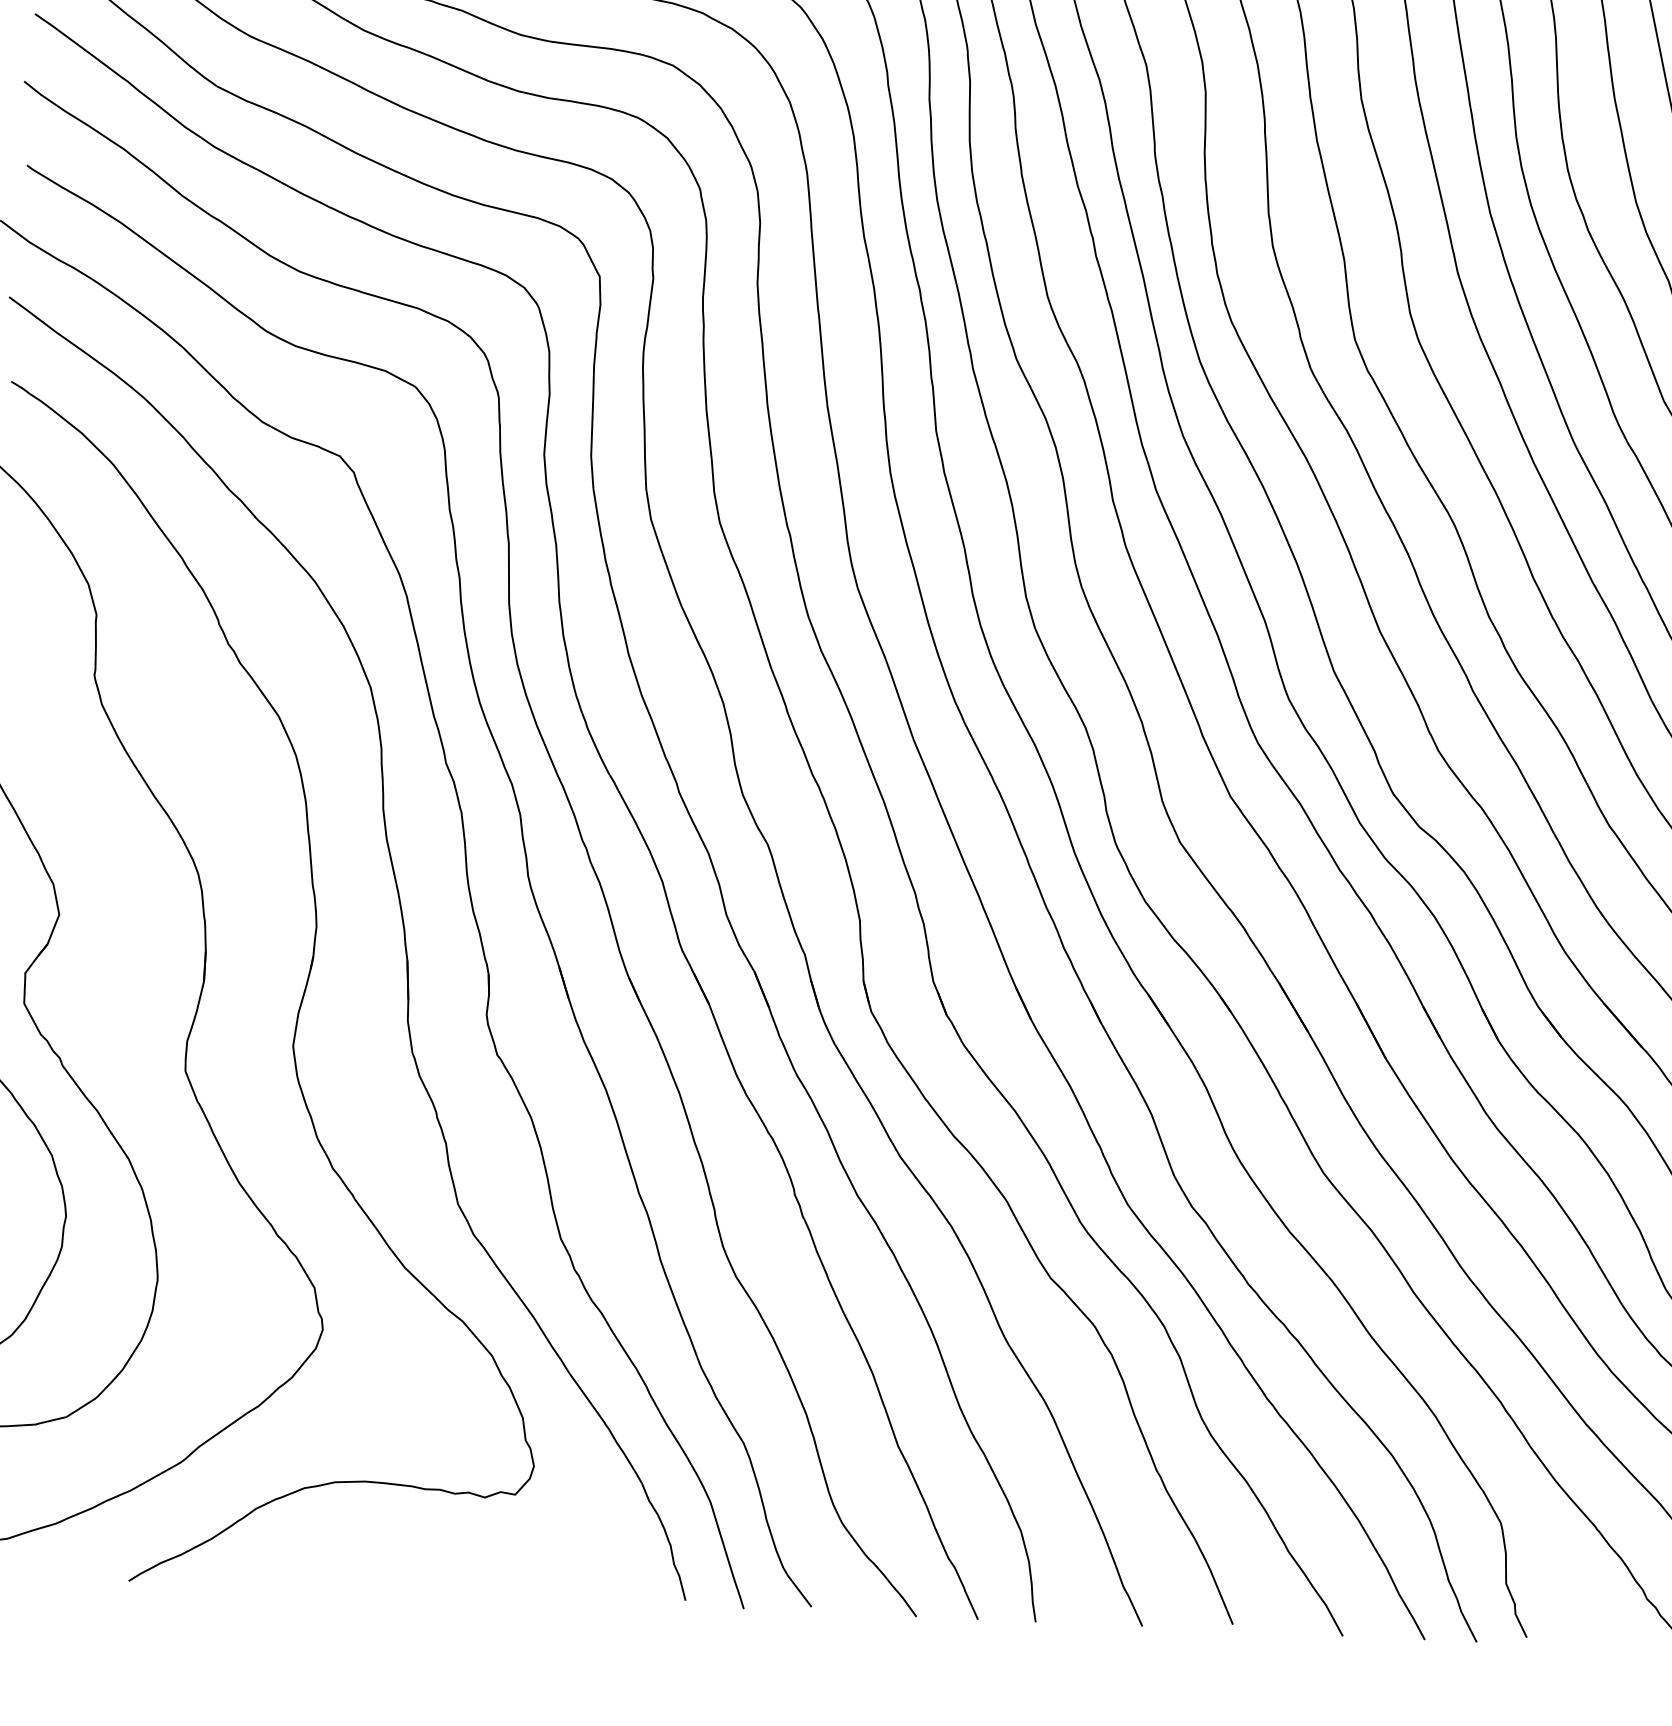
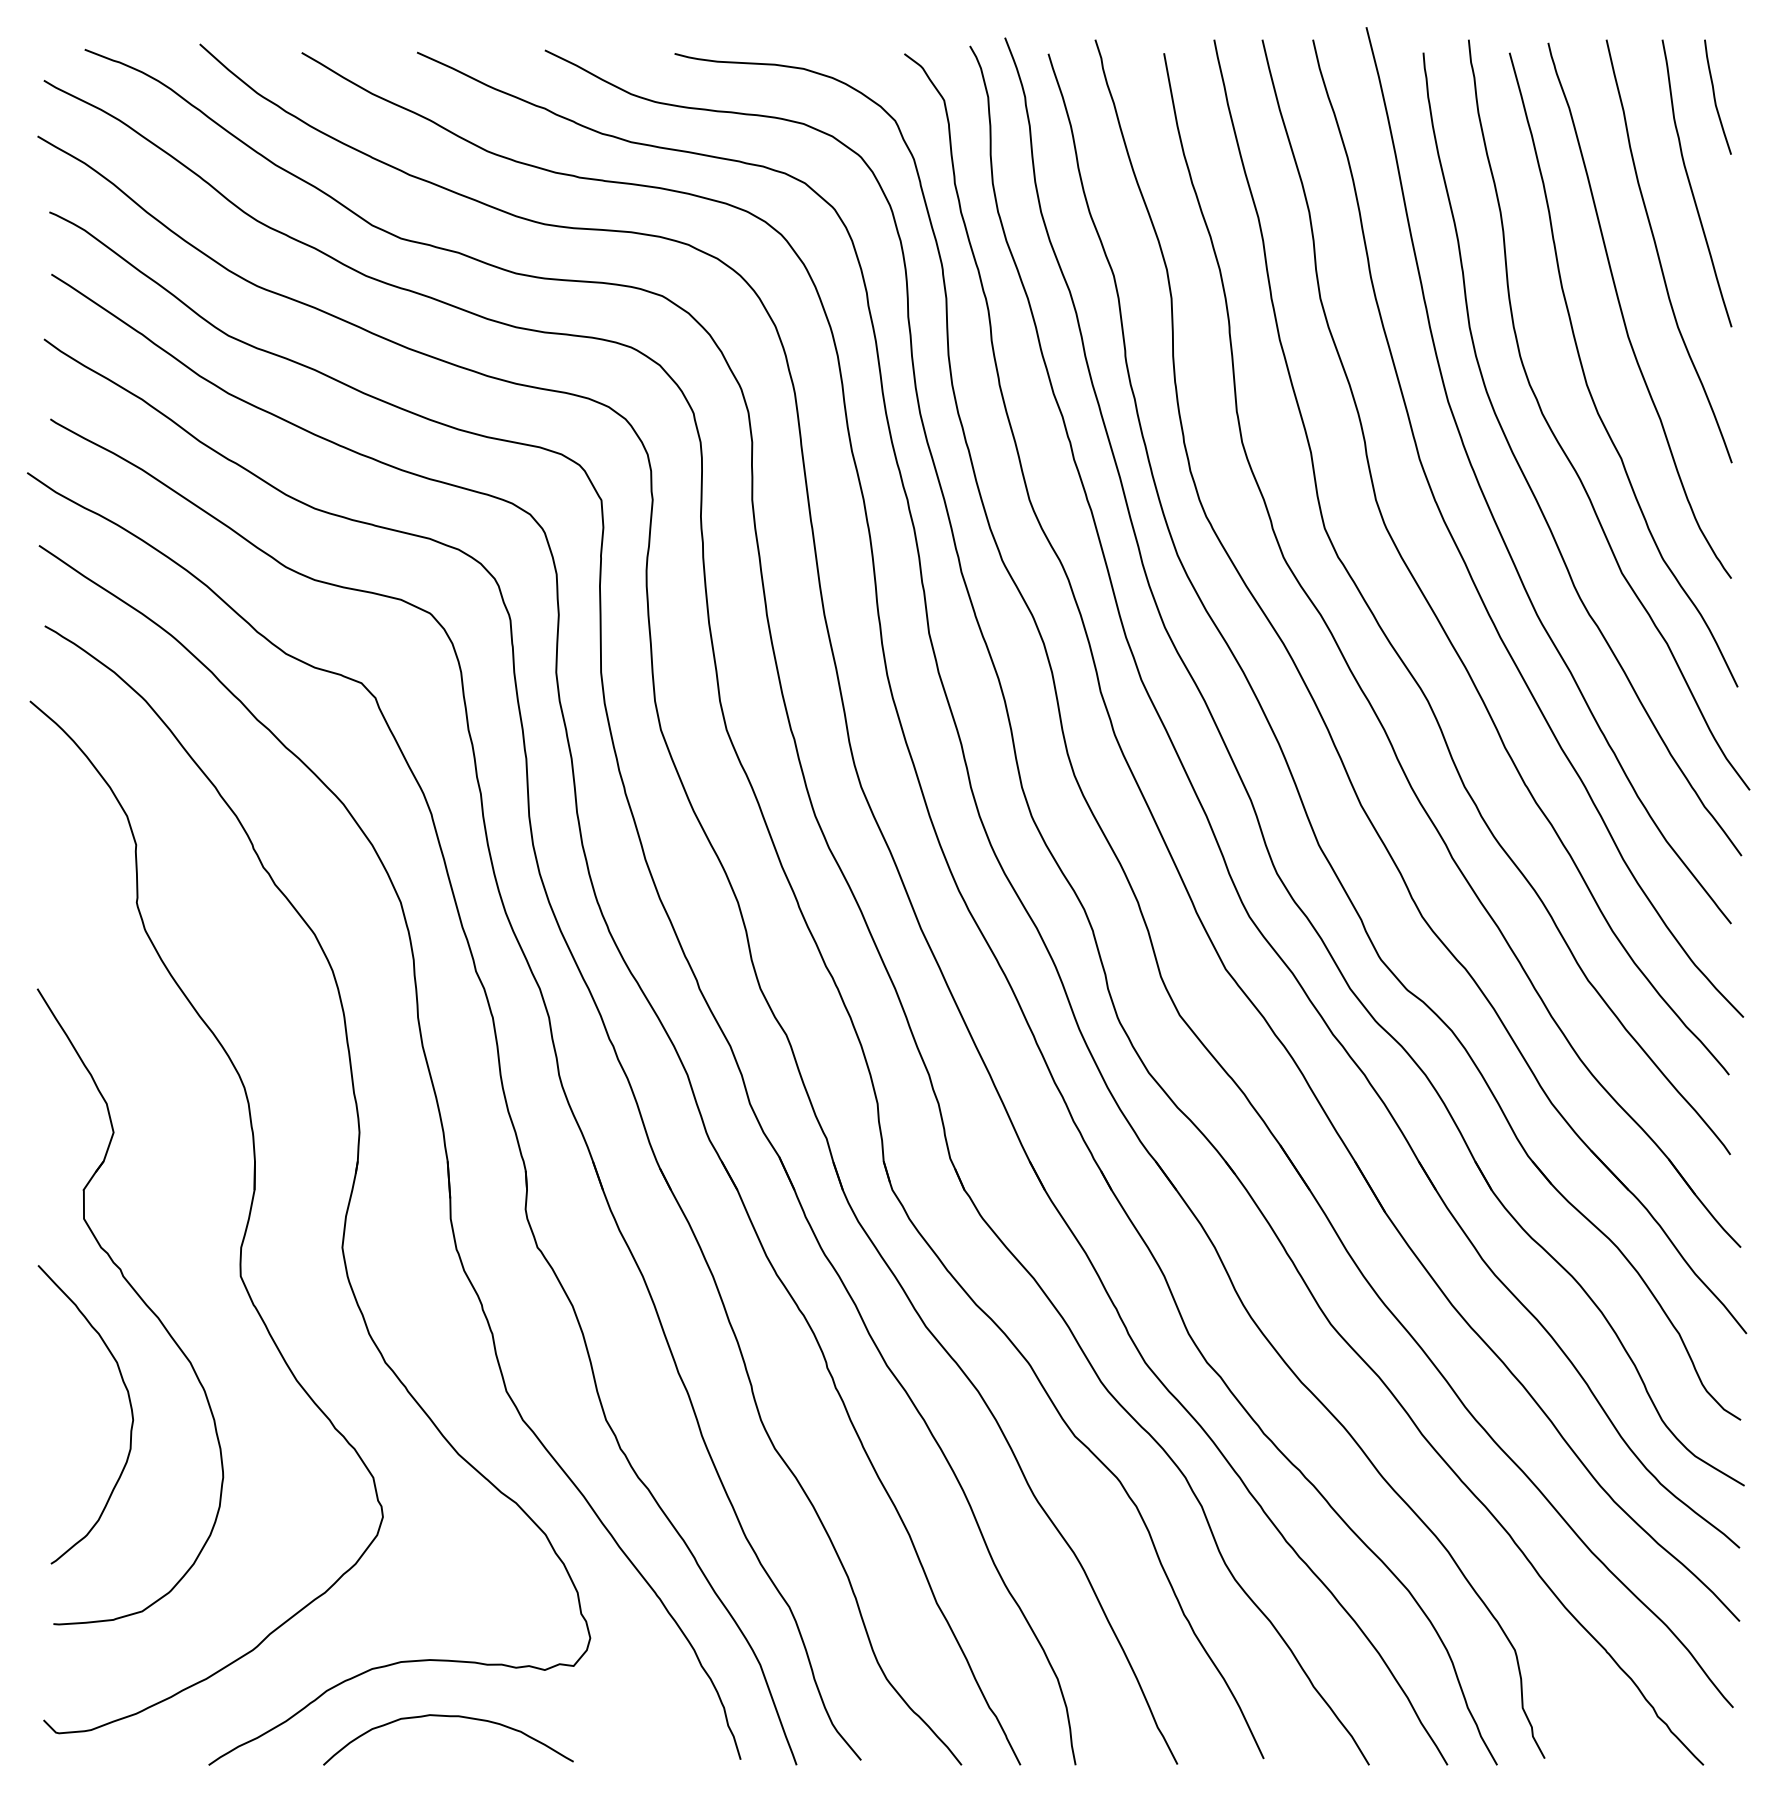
curve: (382, 1542) -> (449, 1717), added

